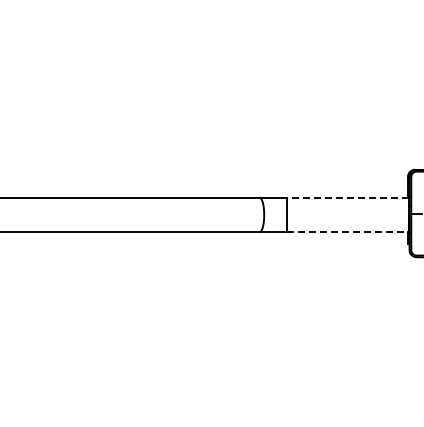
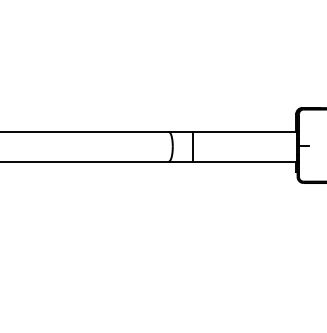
line: (348, 197) -> (245, 131), dashed -> solid
line: (348, 232) -> (245, 161), dashed -> solid

